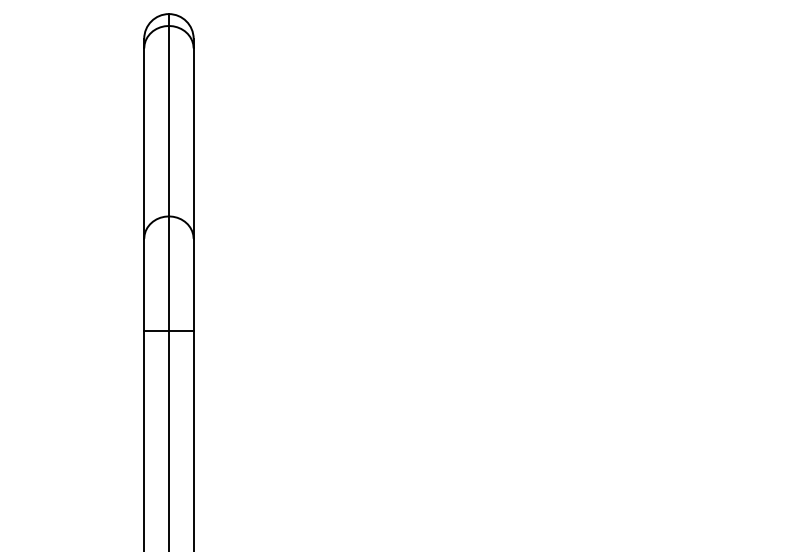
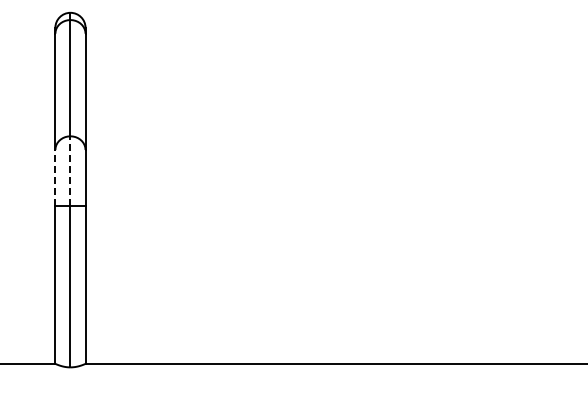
line: (168, 272) -> (70, 170), solid -> dashed
line: (144, 283) -> (55, 177), solid -> dashed

